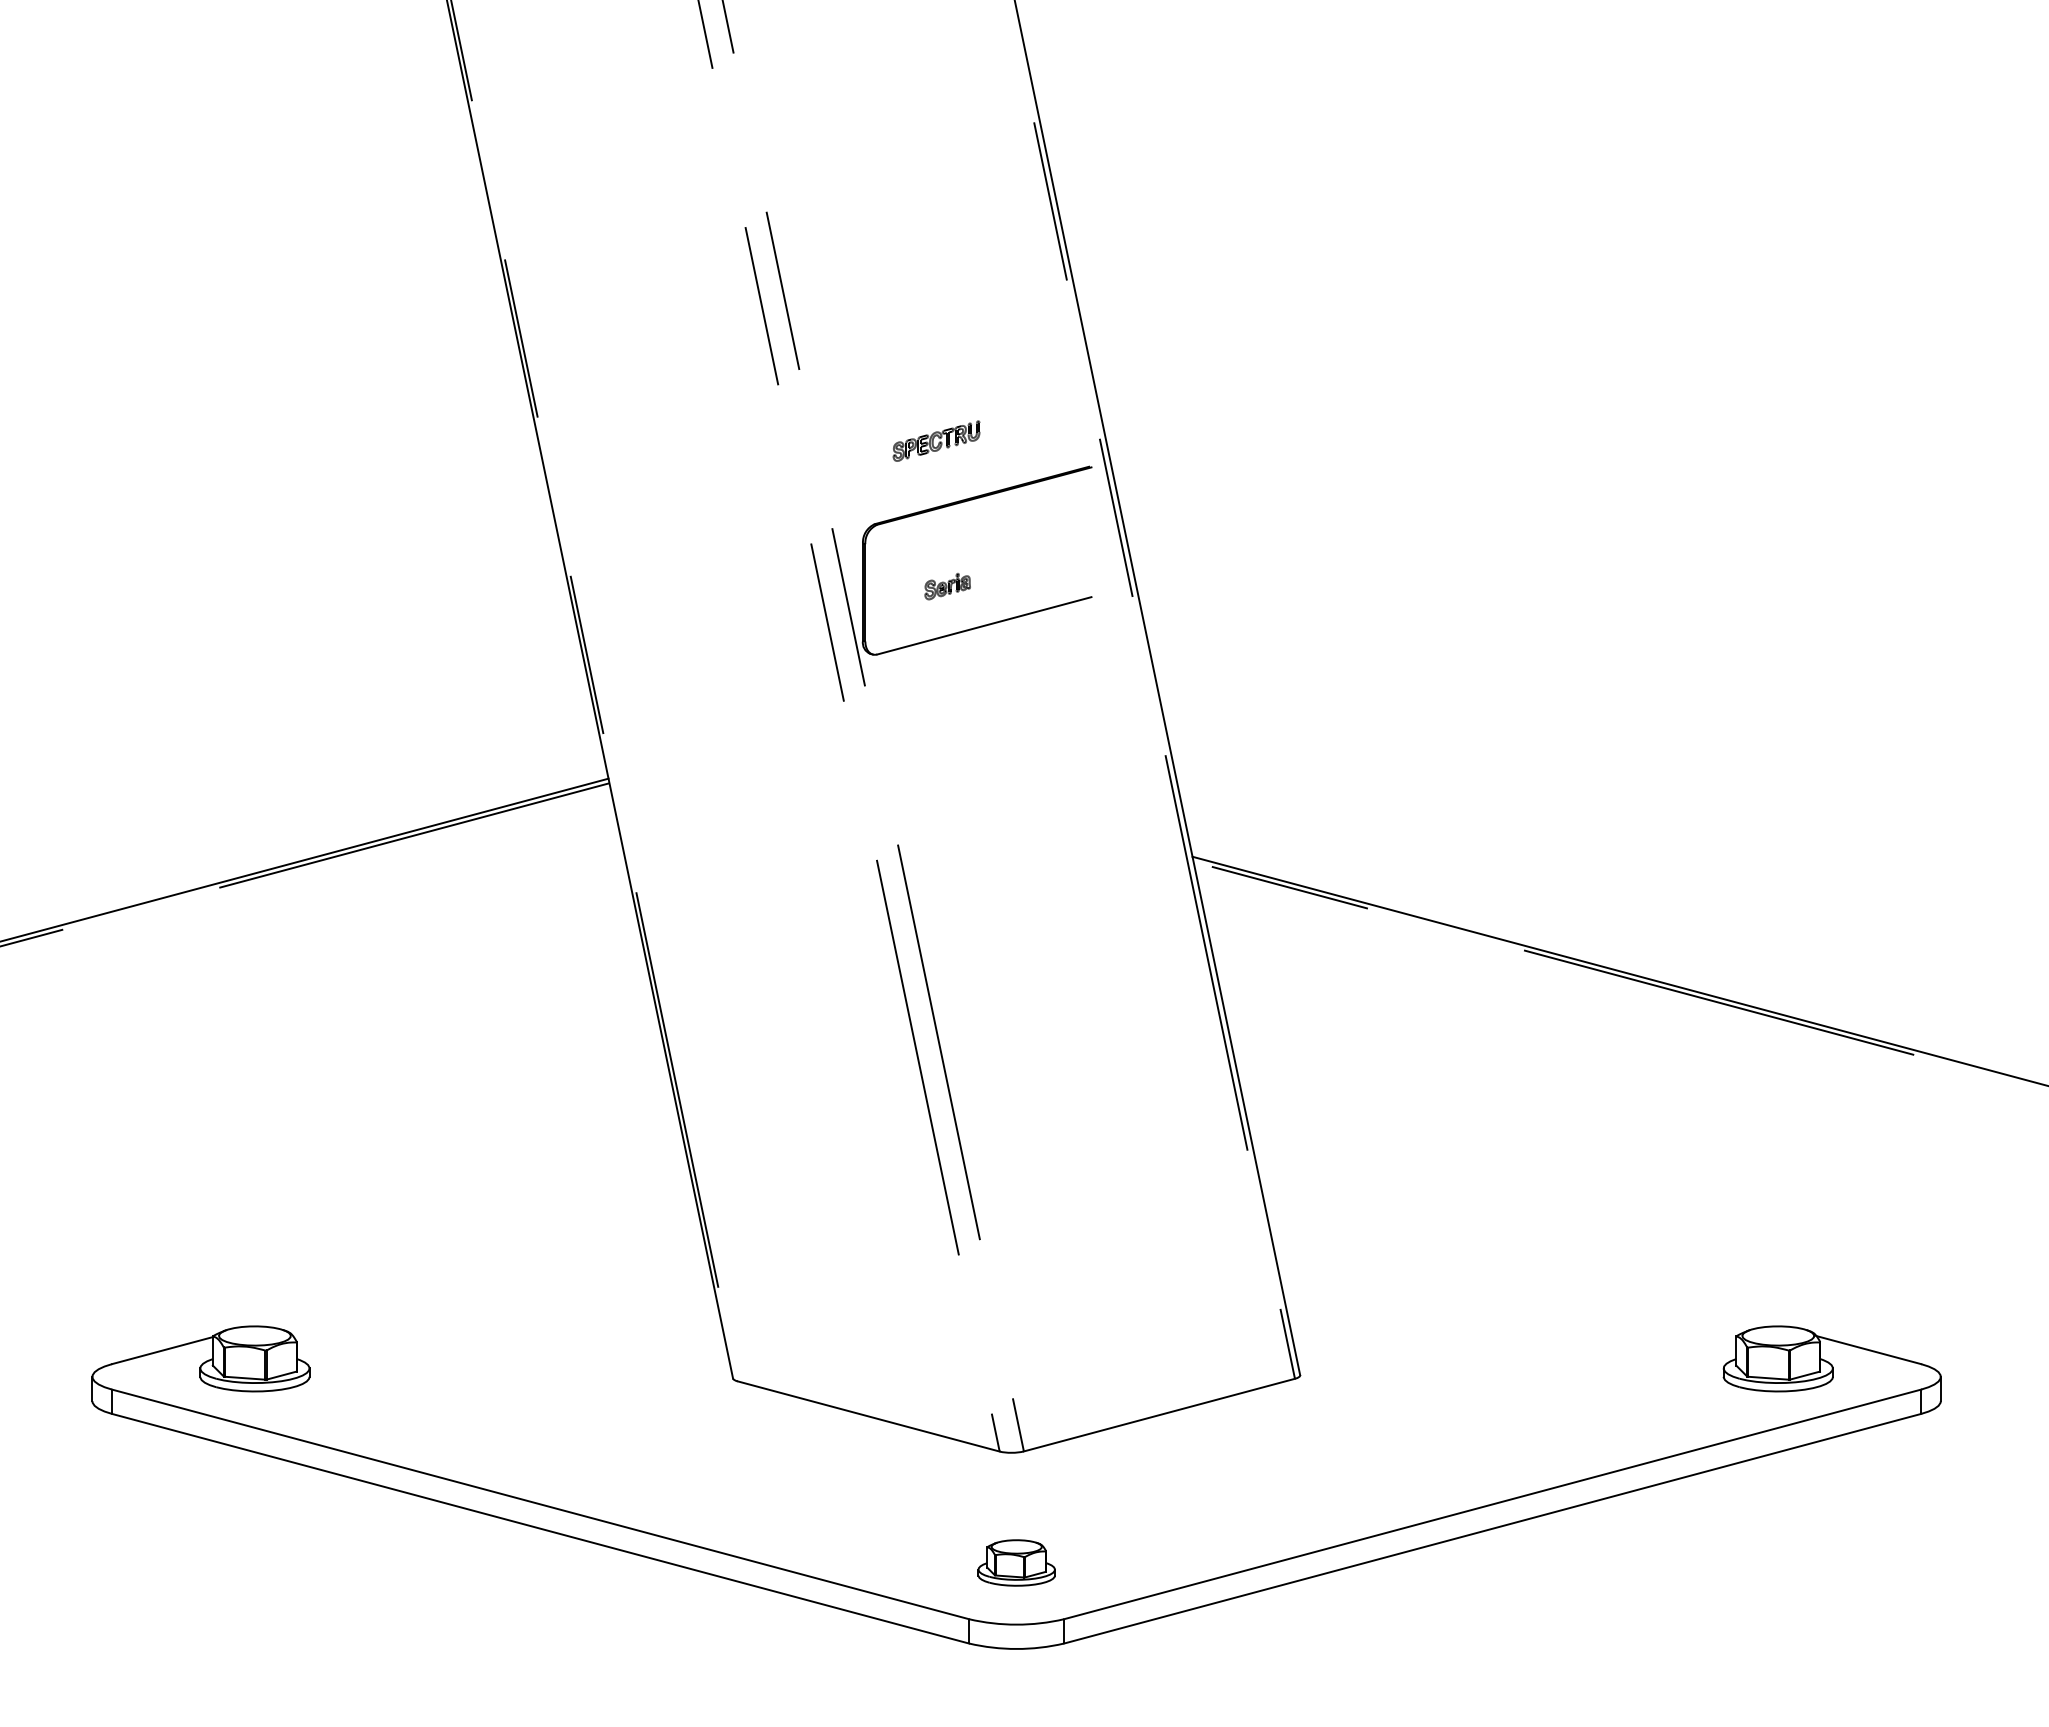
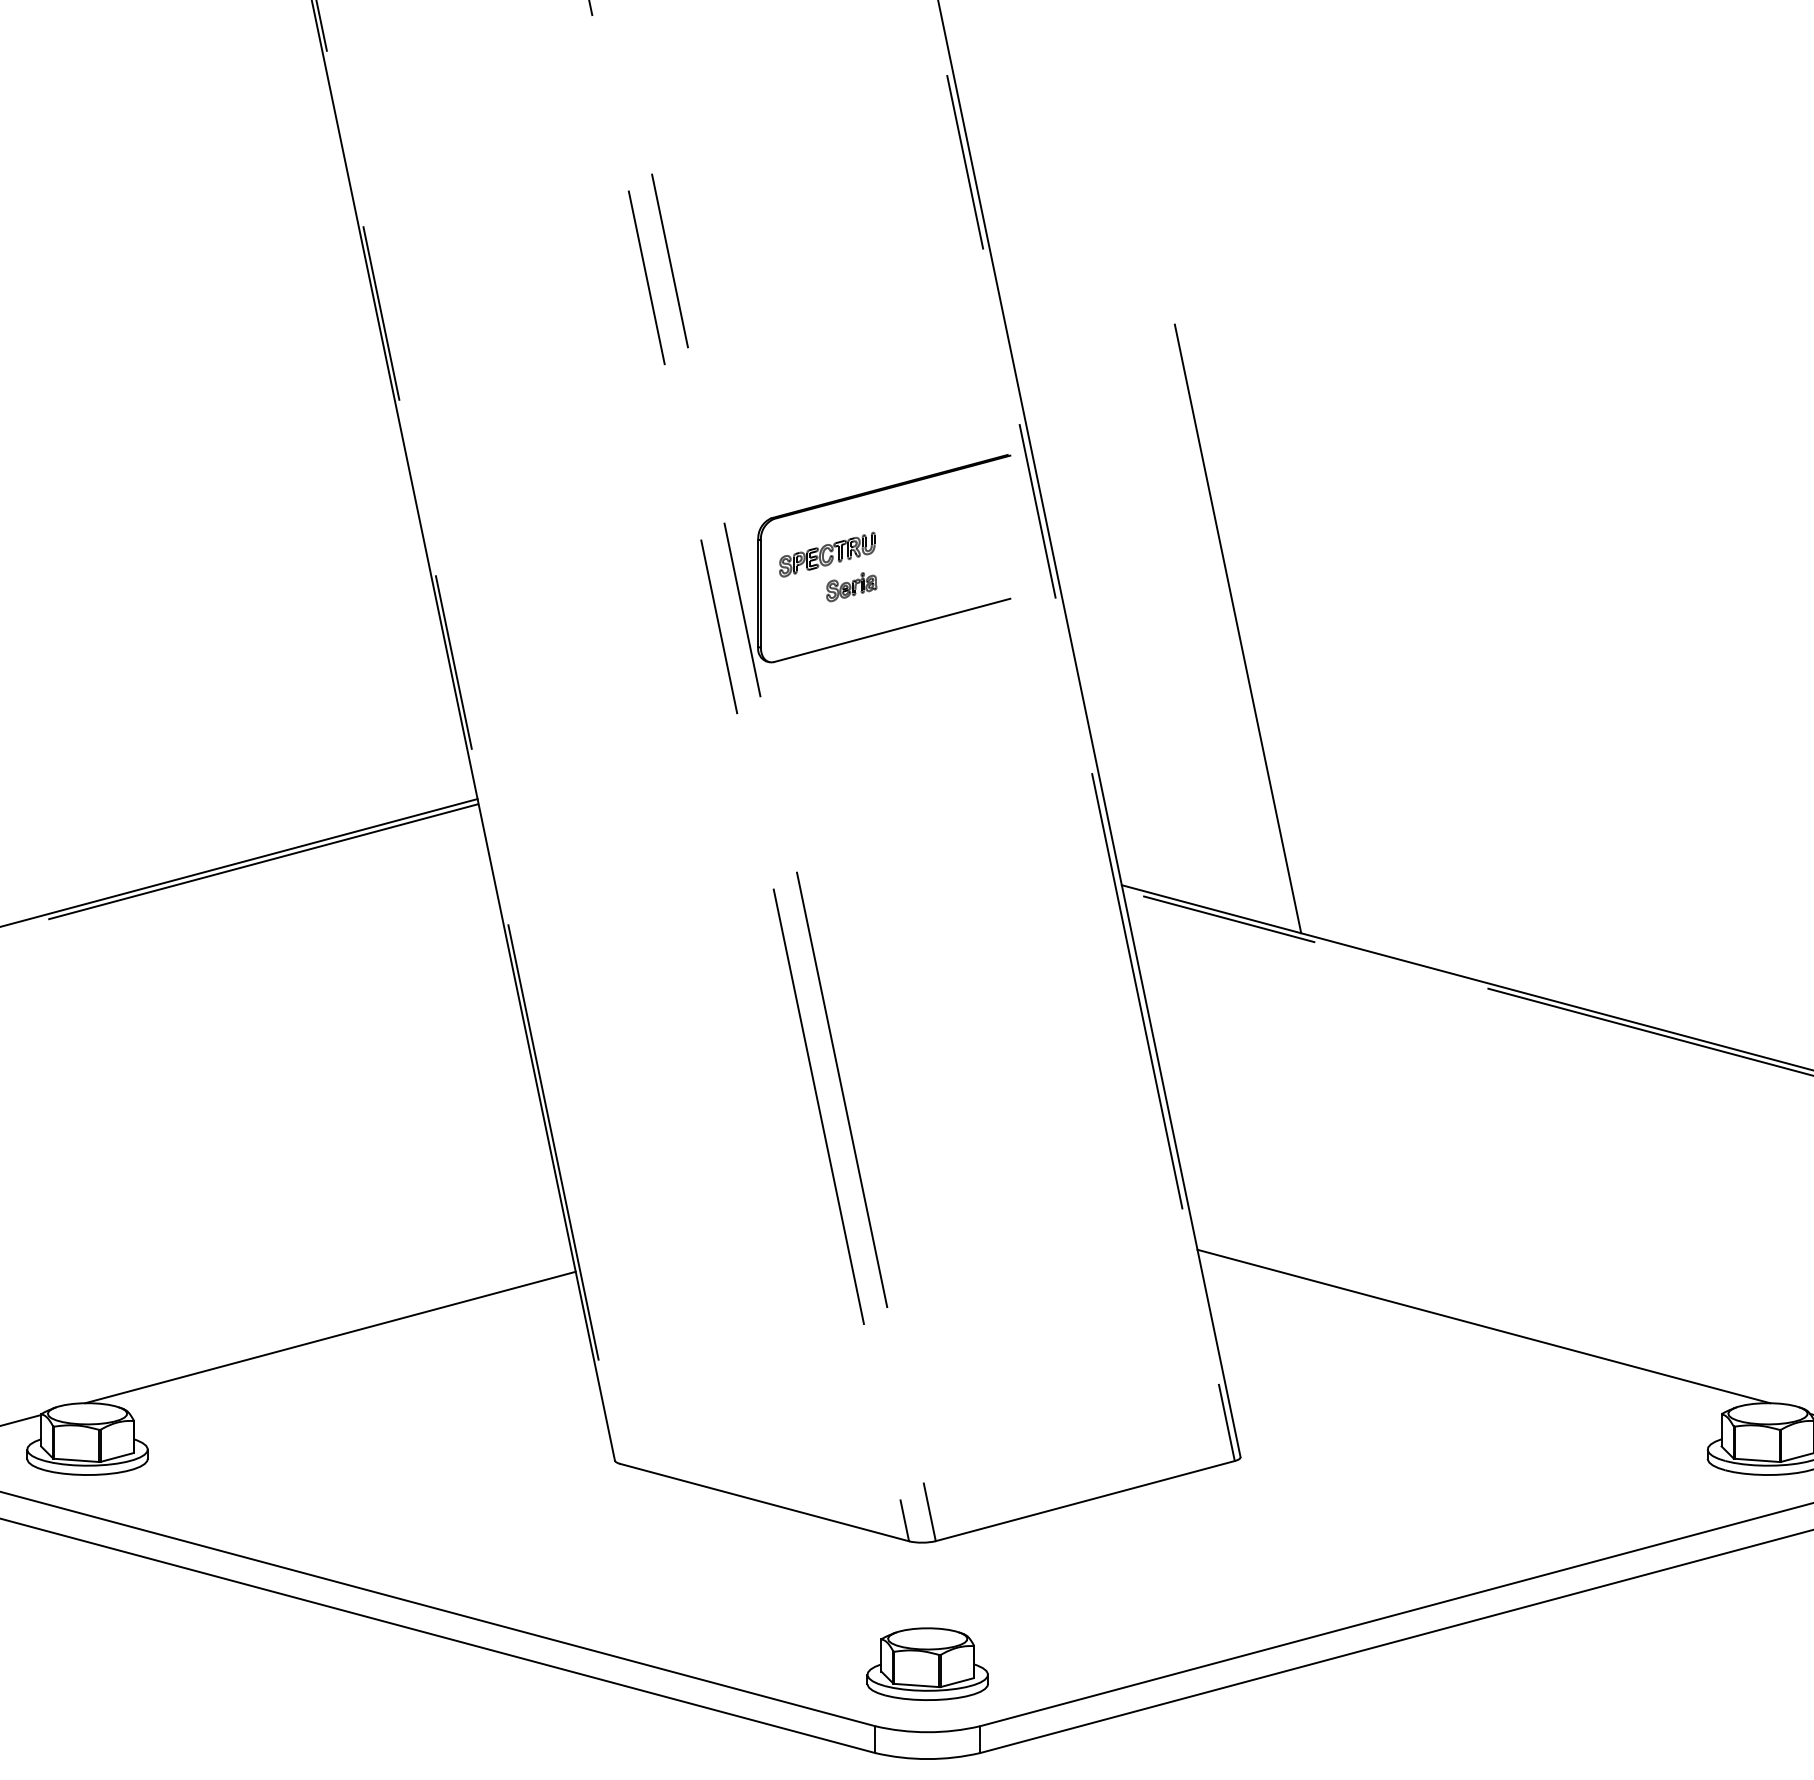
part: (936, 440) -> (827, 553), moved
line: (1297, 624) -> (1237, 628), added
line: (1520, 1256) -> (1483, 1326), added
line: (474, 1266) -> (329, 1337), added
part: (1016, 1562) -> (927, 1663), size x1.43

